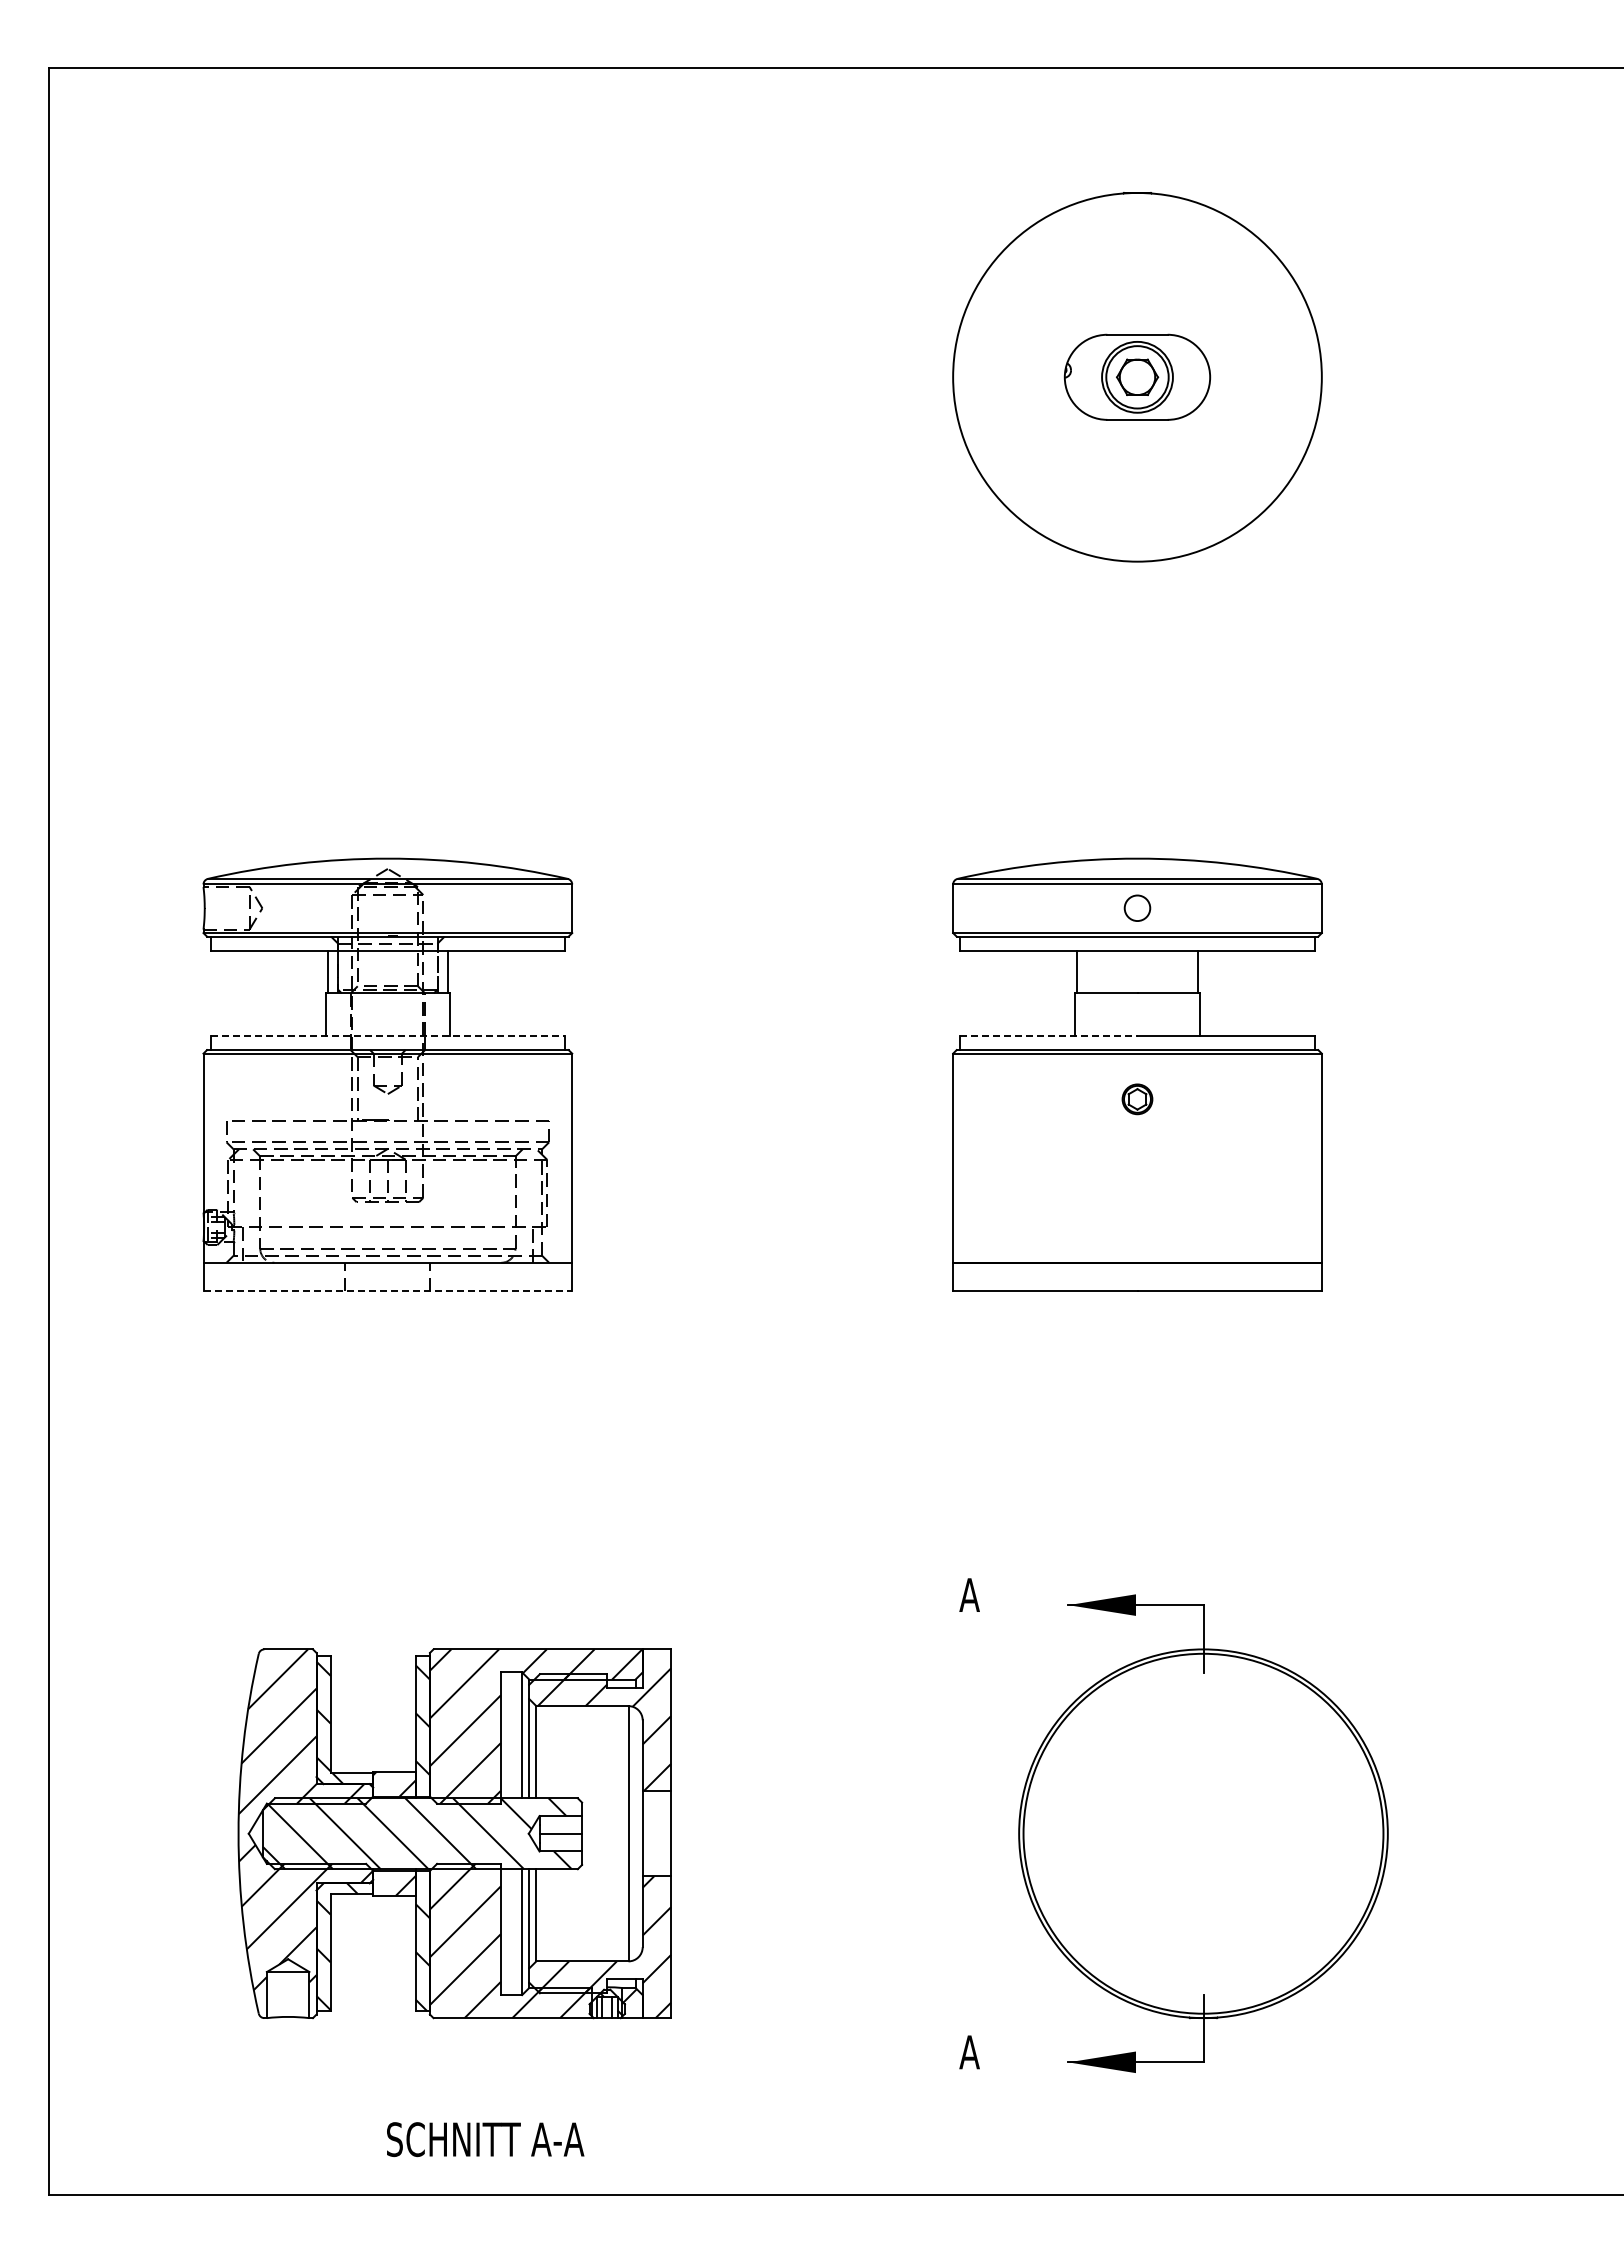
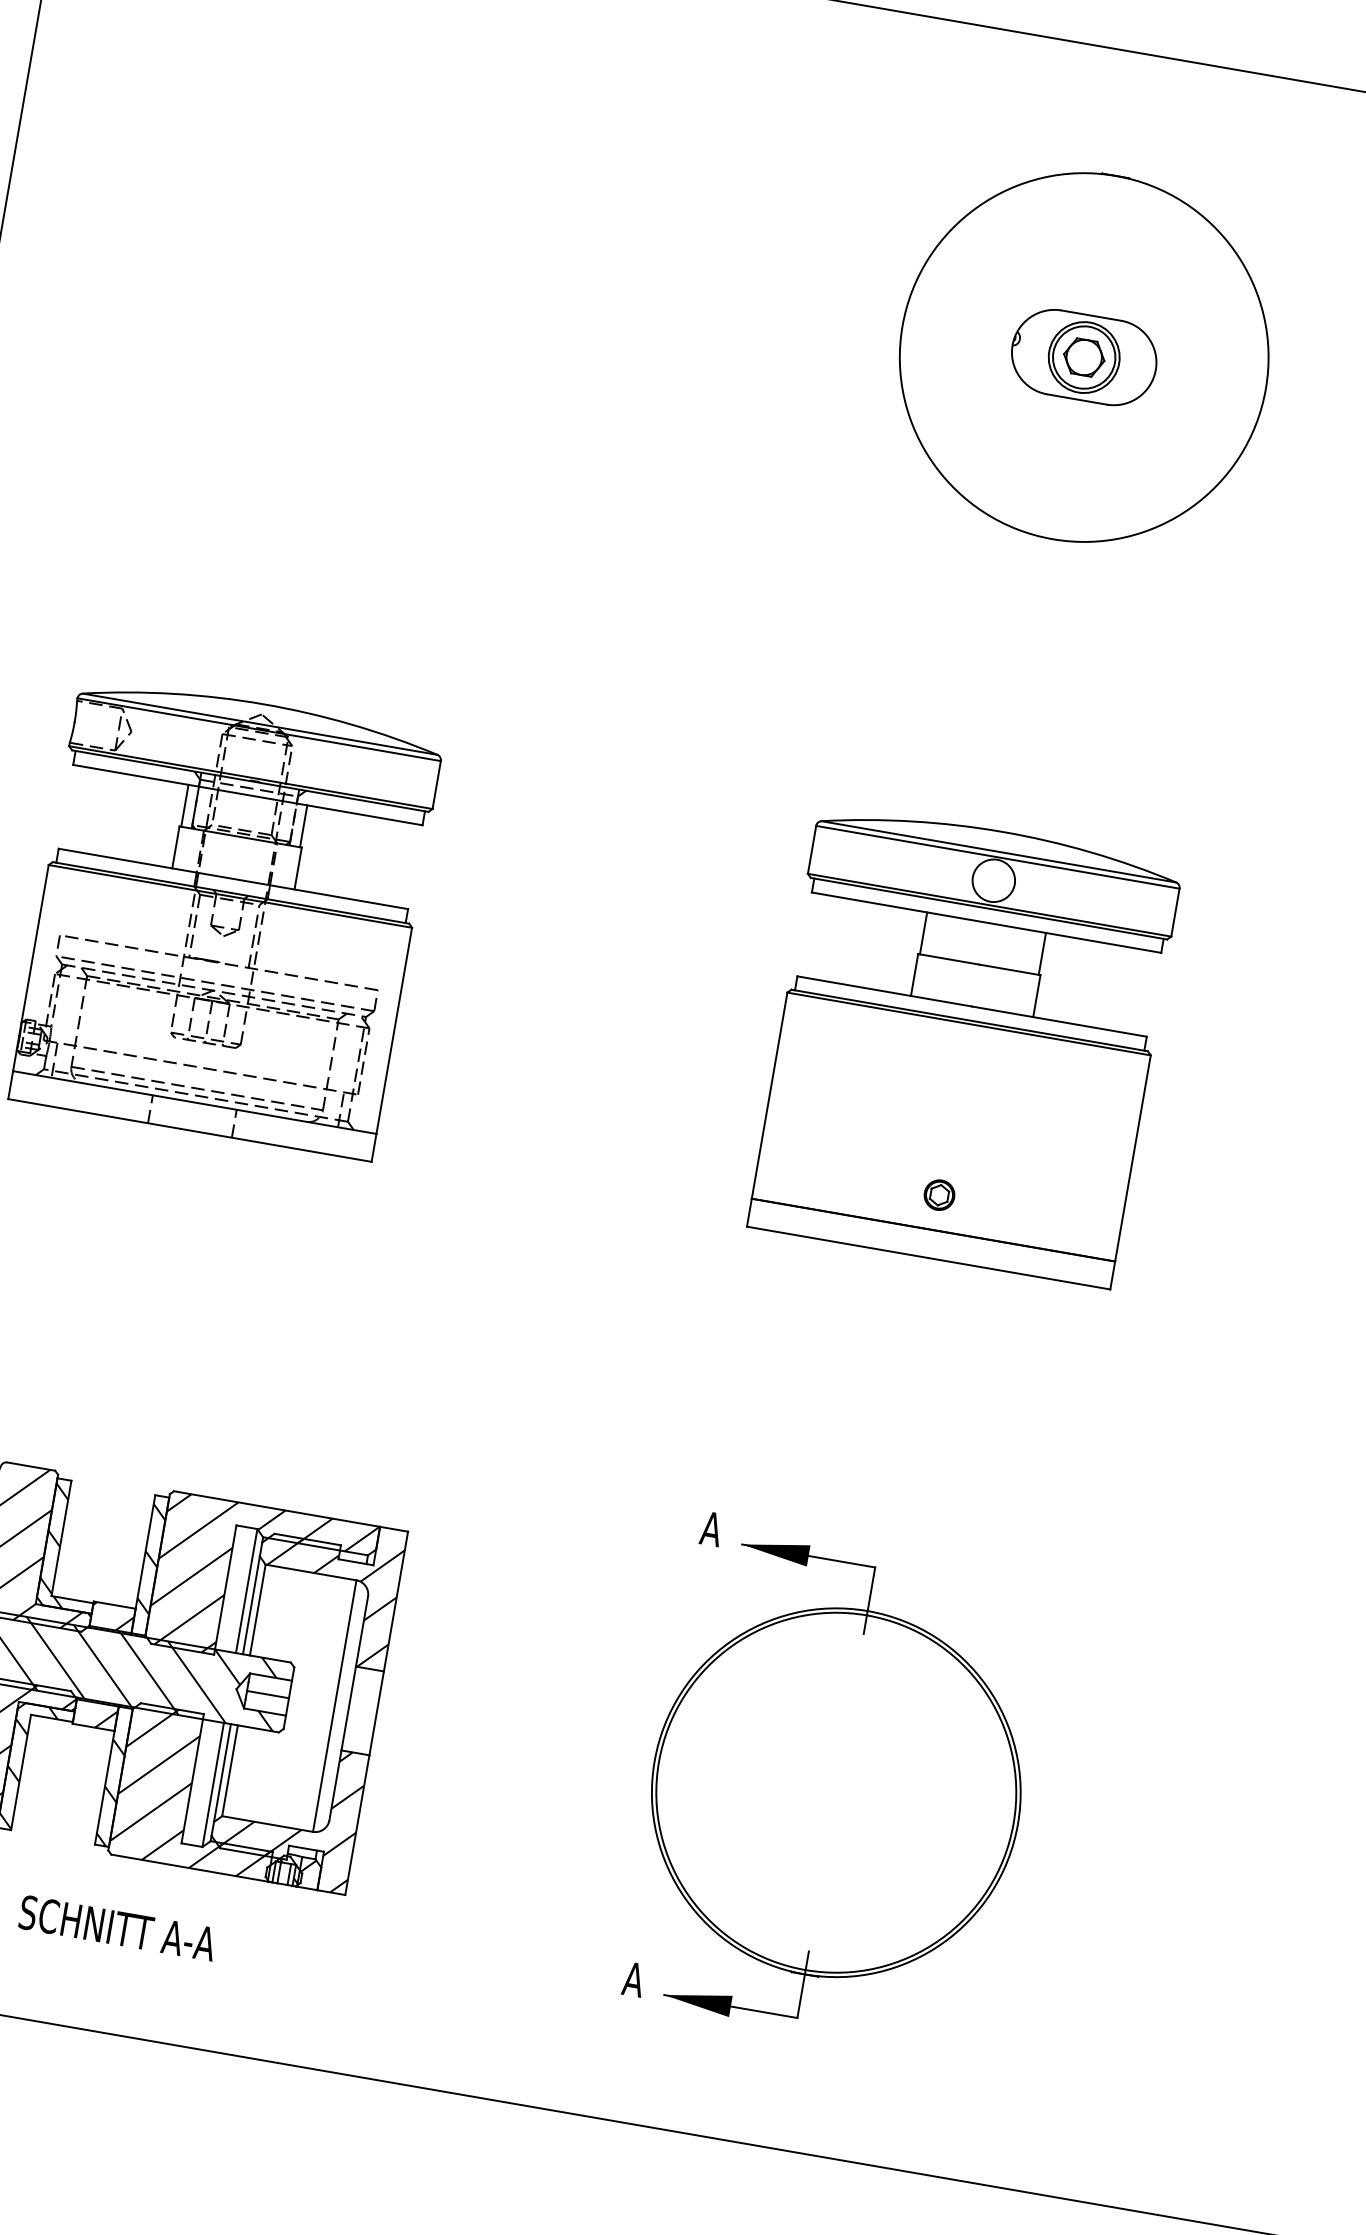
circle: (1137, 908) -> (993, 880), size x1.67
line: (388, 1035) -> (234, 878), dashed -> solid
line: (1048, 1035) -> (884, 990), dashed -> solid
part: (1137, 1099) -> (939, 1195), moved
line: (388, 1291) -> (190, 1130), dashed -> solid
part: (1203, 1833) -> (836, 1792), moved
text: (485, 2139) -> (117, 1928), moved

